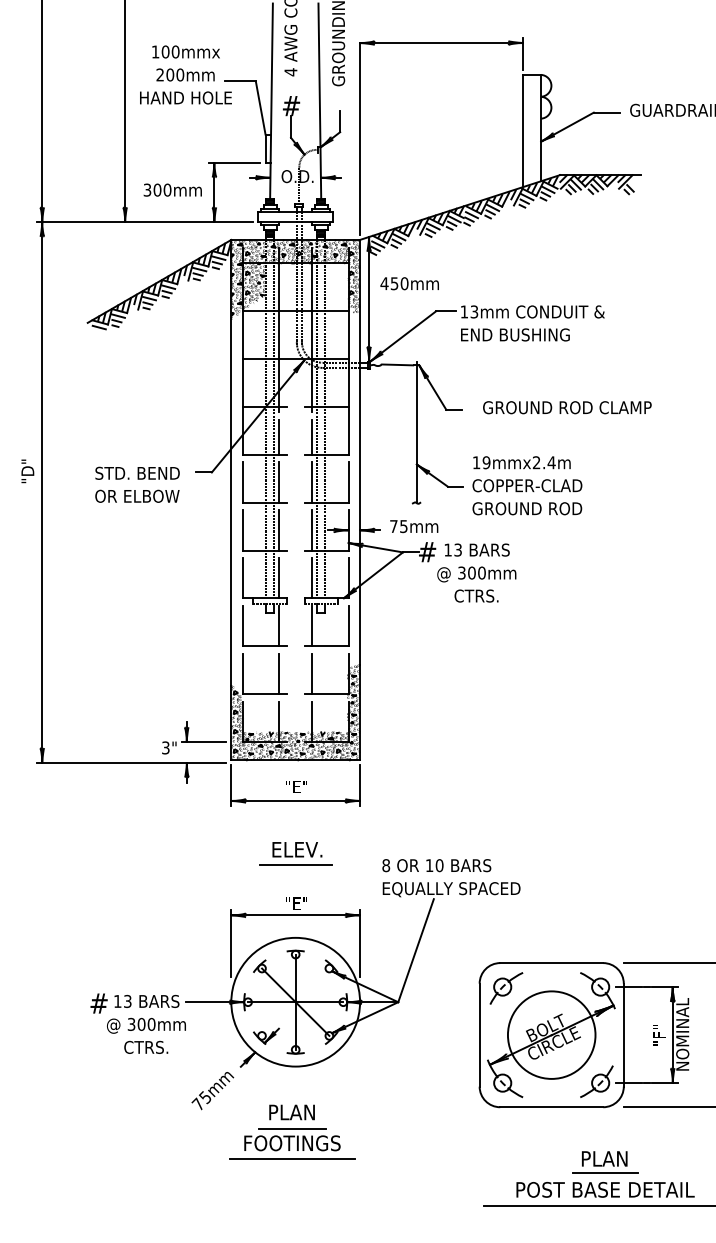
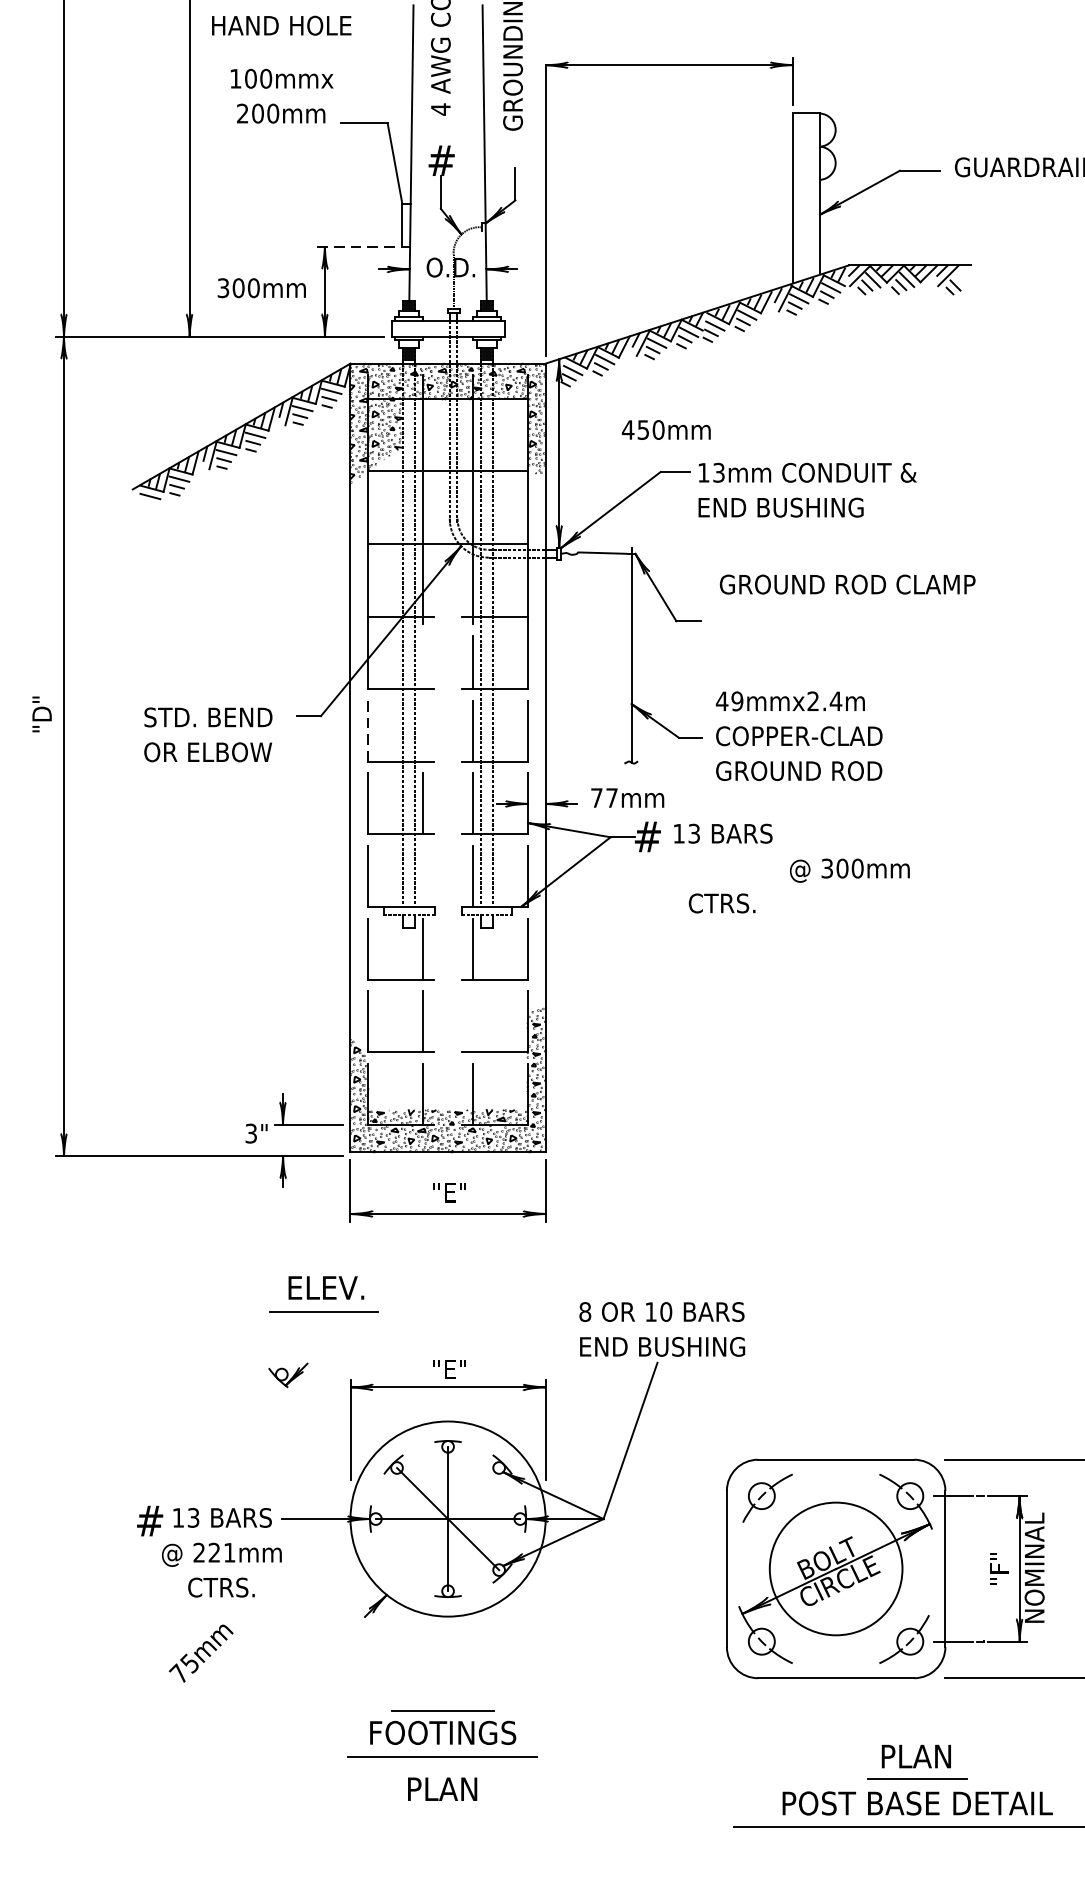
text: (185, 97) -> (281, 25), moved
line: (234, 162) -> (355, 246), solid -> dashed
text: (409, 283) -> (666, 429), moved
text: (567, 407) -> (847, 584), moved
line: (278, 436) -> (422, 661), removed
text: (476, 462) -> (722, 701), 19mmx2.4m -> 49mmx2.4m
line: (278, 482) -> (422, 731), removed
line: (242, 483) -> (367, 732), solid -> dashed
text: (403, 526) -> (611, 798), 75mm -> 77mm
text: (476, 574) -> (849, 870), moved
line: (278, 578) -> (422, 876), removed
line: (312, 674) -> (473, 1022), removed
part: (295, 853) -> (323, 1293), moved
text: (456, 889) -> (691, 1348), EQUALLY SPACED -> END BUSHING
text: (141, 1023) -> (214, 1551), 300mm -> 221mm
part: (266, 1035) -> (288, 1373), moved
text: (212, 1091) -> (200, 1654), moved
text: (291, 1112) -> (441, 1789), moved

